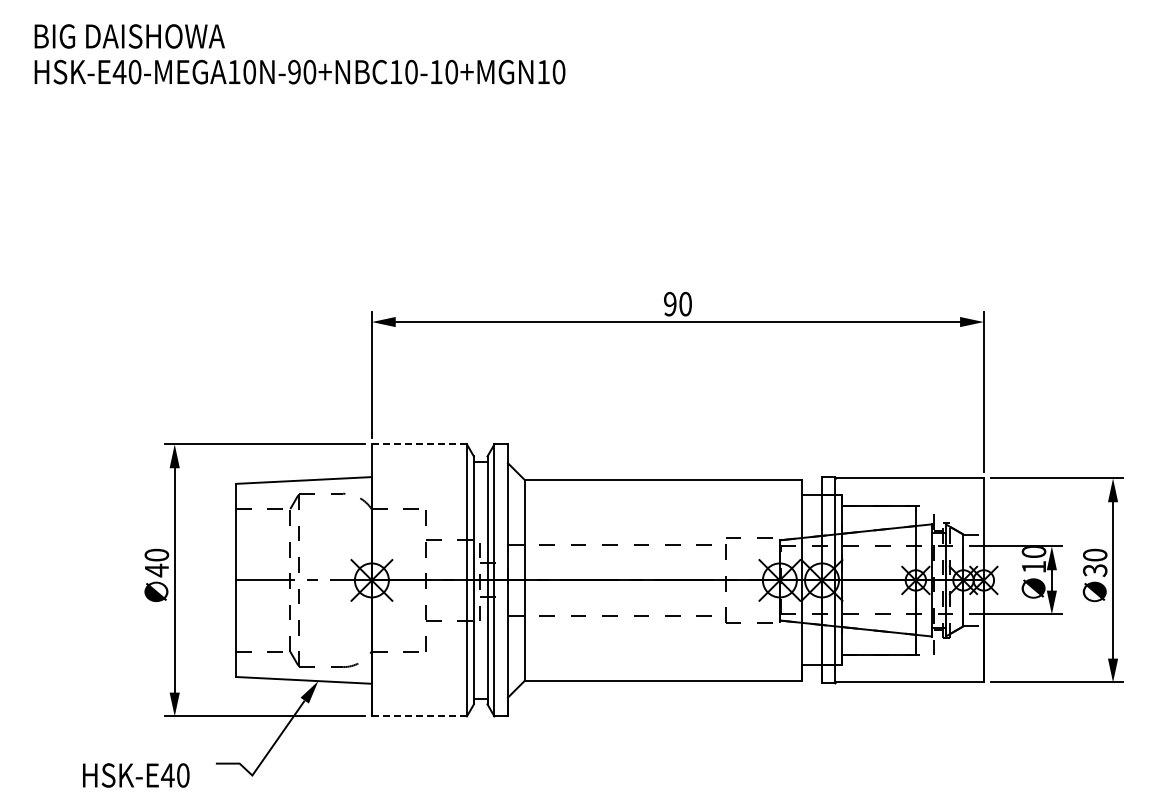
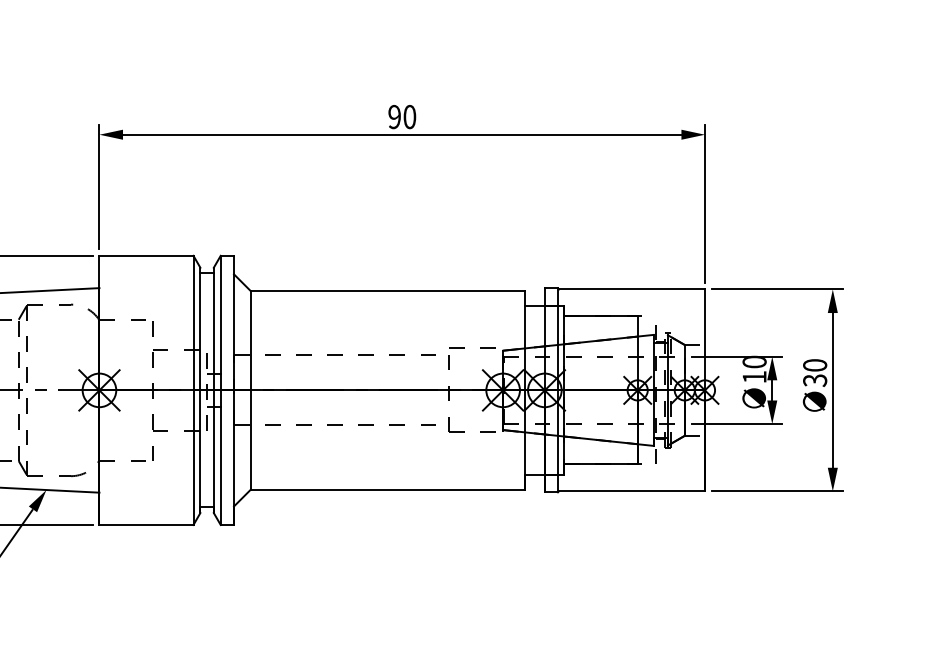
line: (419, 444) -> (146, 255), dashed -> solid
line: (419, 716) -> (146, 525), dashed -> solid

